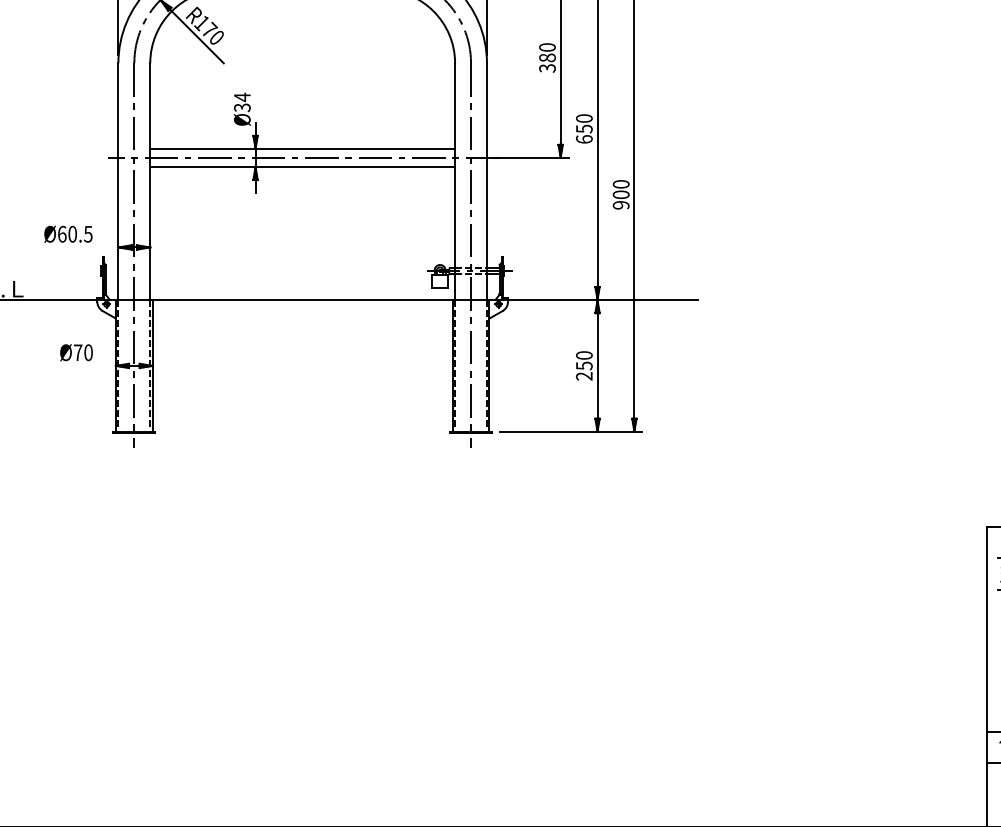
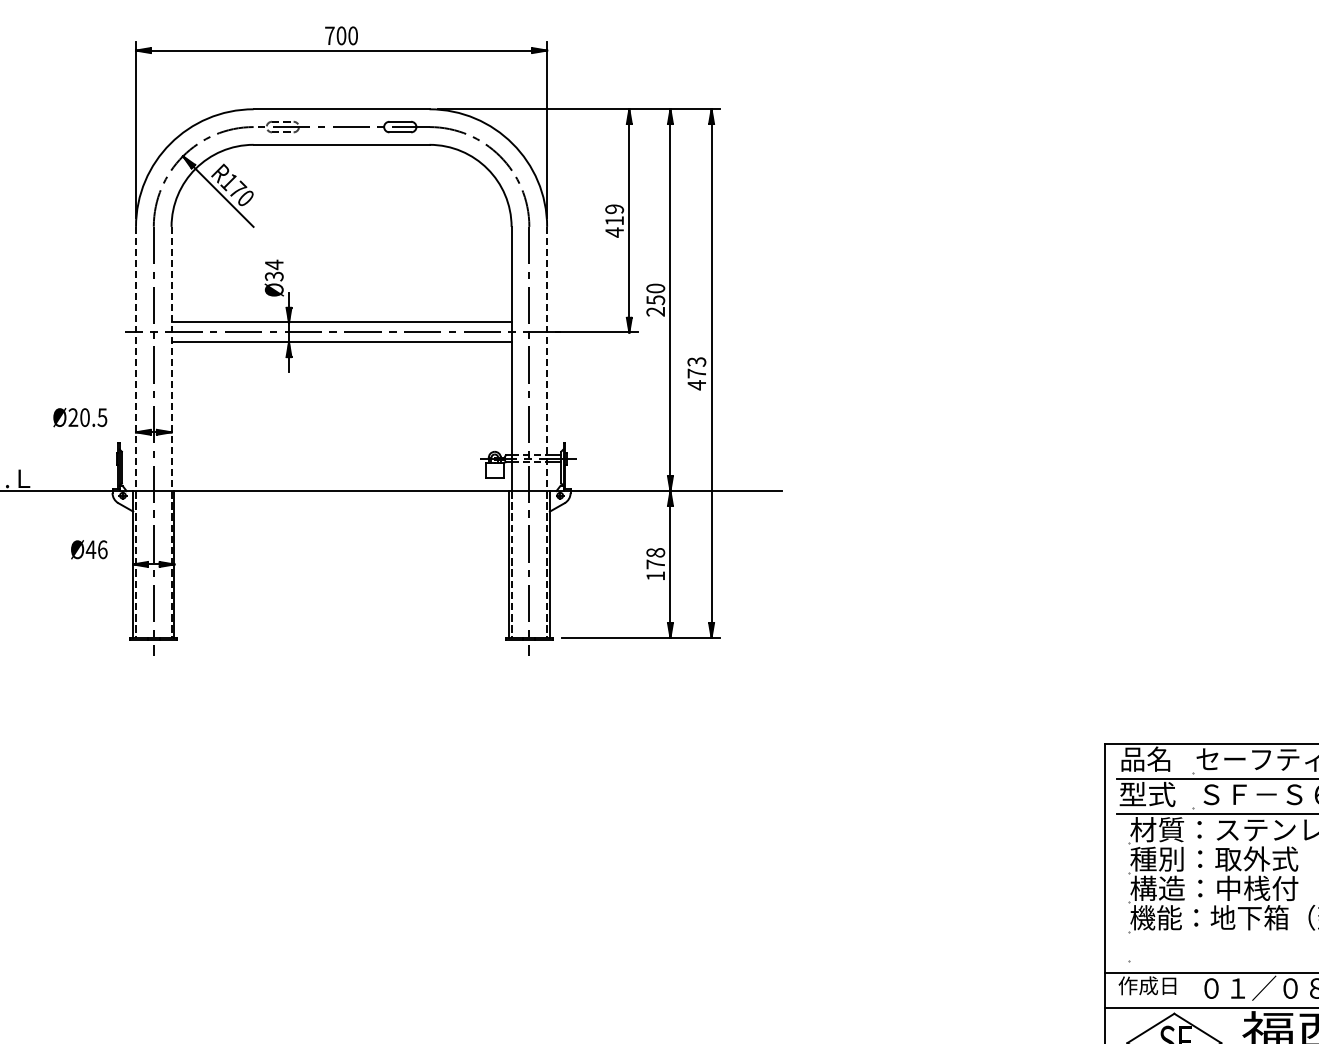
text: (547, 57) -> (614, 220), 380 -> 419
text: (584, 139) -> (655, 311), 650 -> 250
line: (118, 182) -> (136, 359), solid -> dashed
line: (150, 182) -> (171, 359), solid -> dashed
line: (487, 182) -> (547, 359), solid -> dashed
text: (620, 194) -> (696, 373), 900 -> 473
text: (62, 234) -> (73, 417), Ø60.5 -> Ø20.5
text: (82, 352) -> (96, 549), Ø70 -> Ø46
text: (584, 365) -> (655, 564), 250 -> 178

